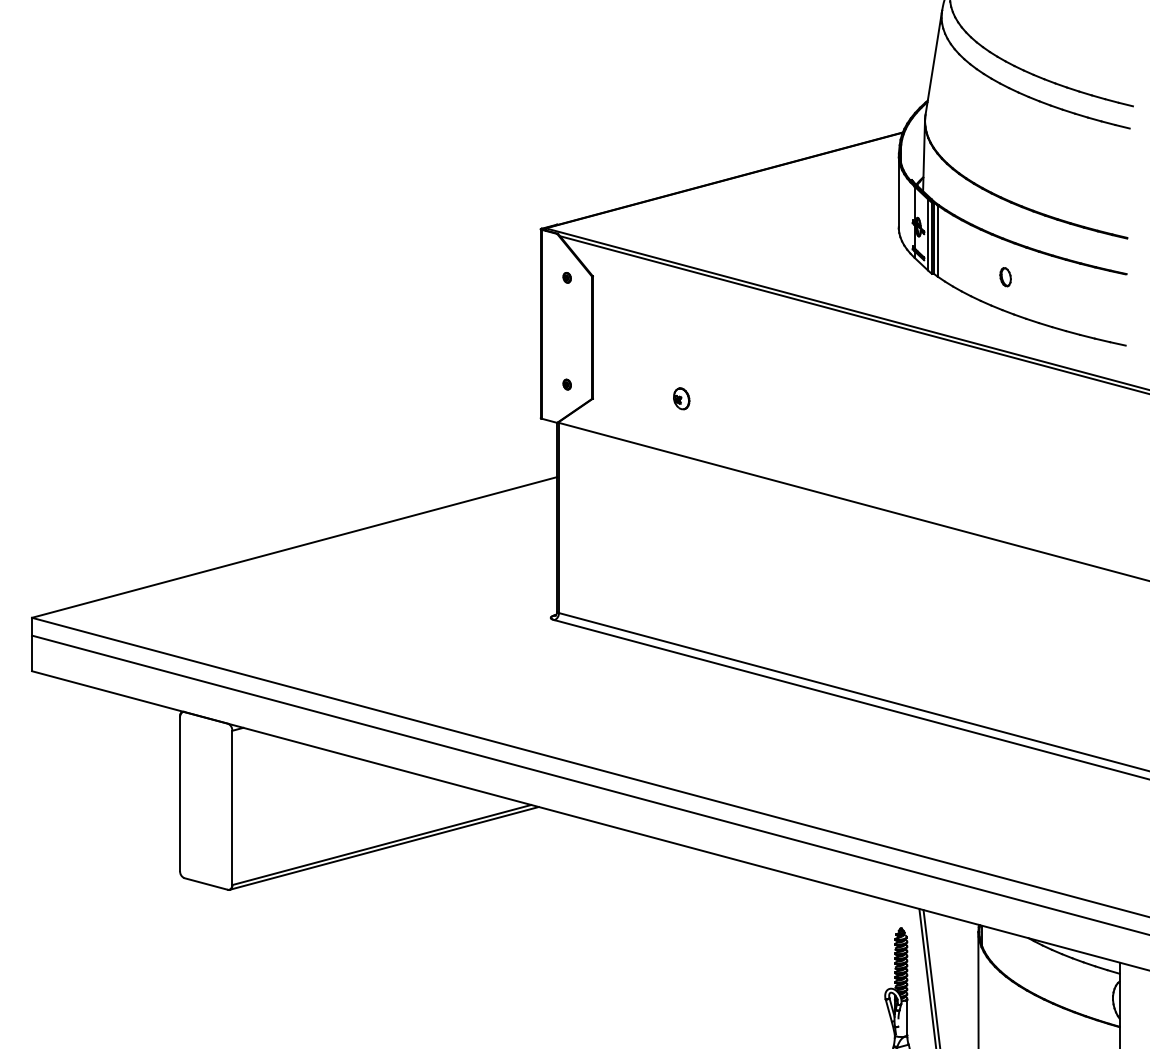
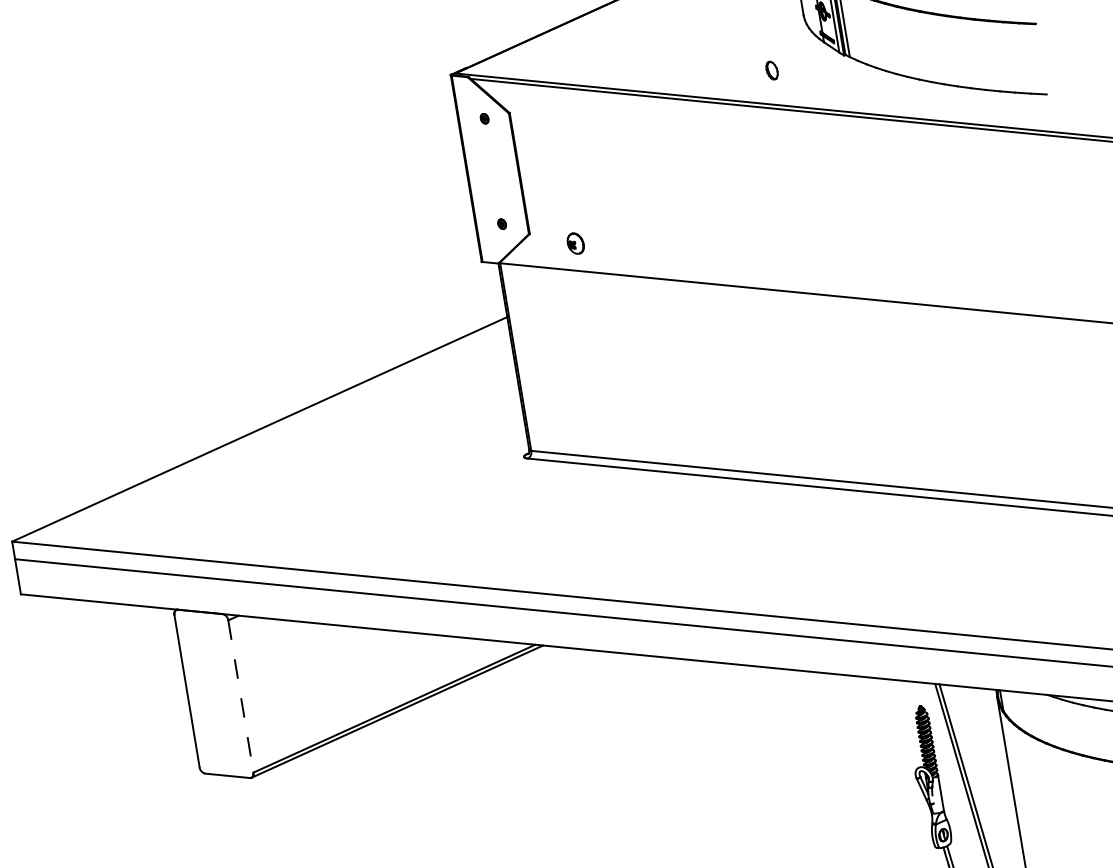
part: (1005, 277) -> (772, 70), moved
part: (681, 398) -> (575, 243), moved
line: (232, 808) -> (241, 697), solid -> dashed

